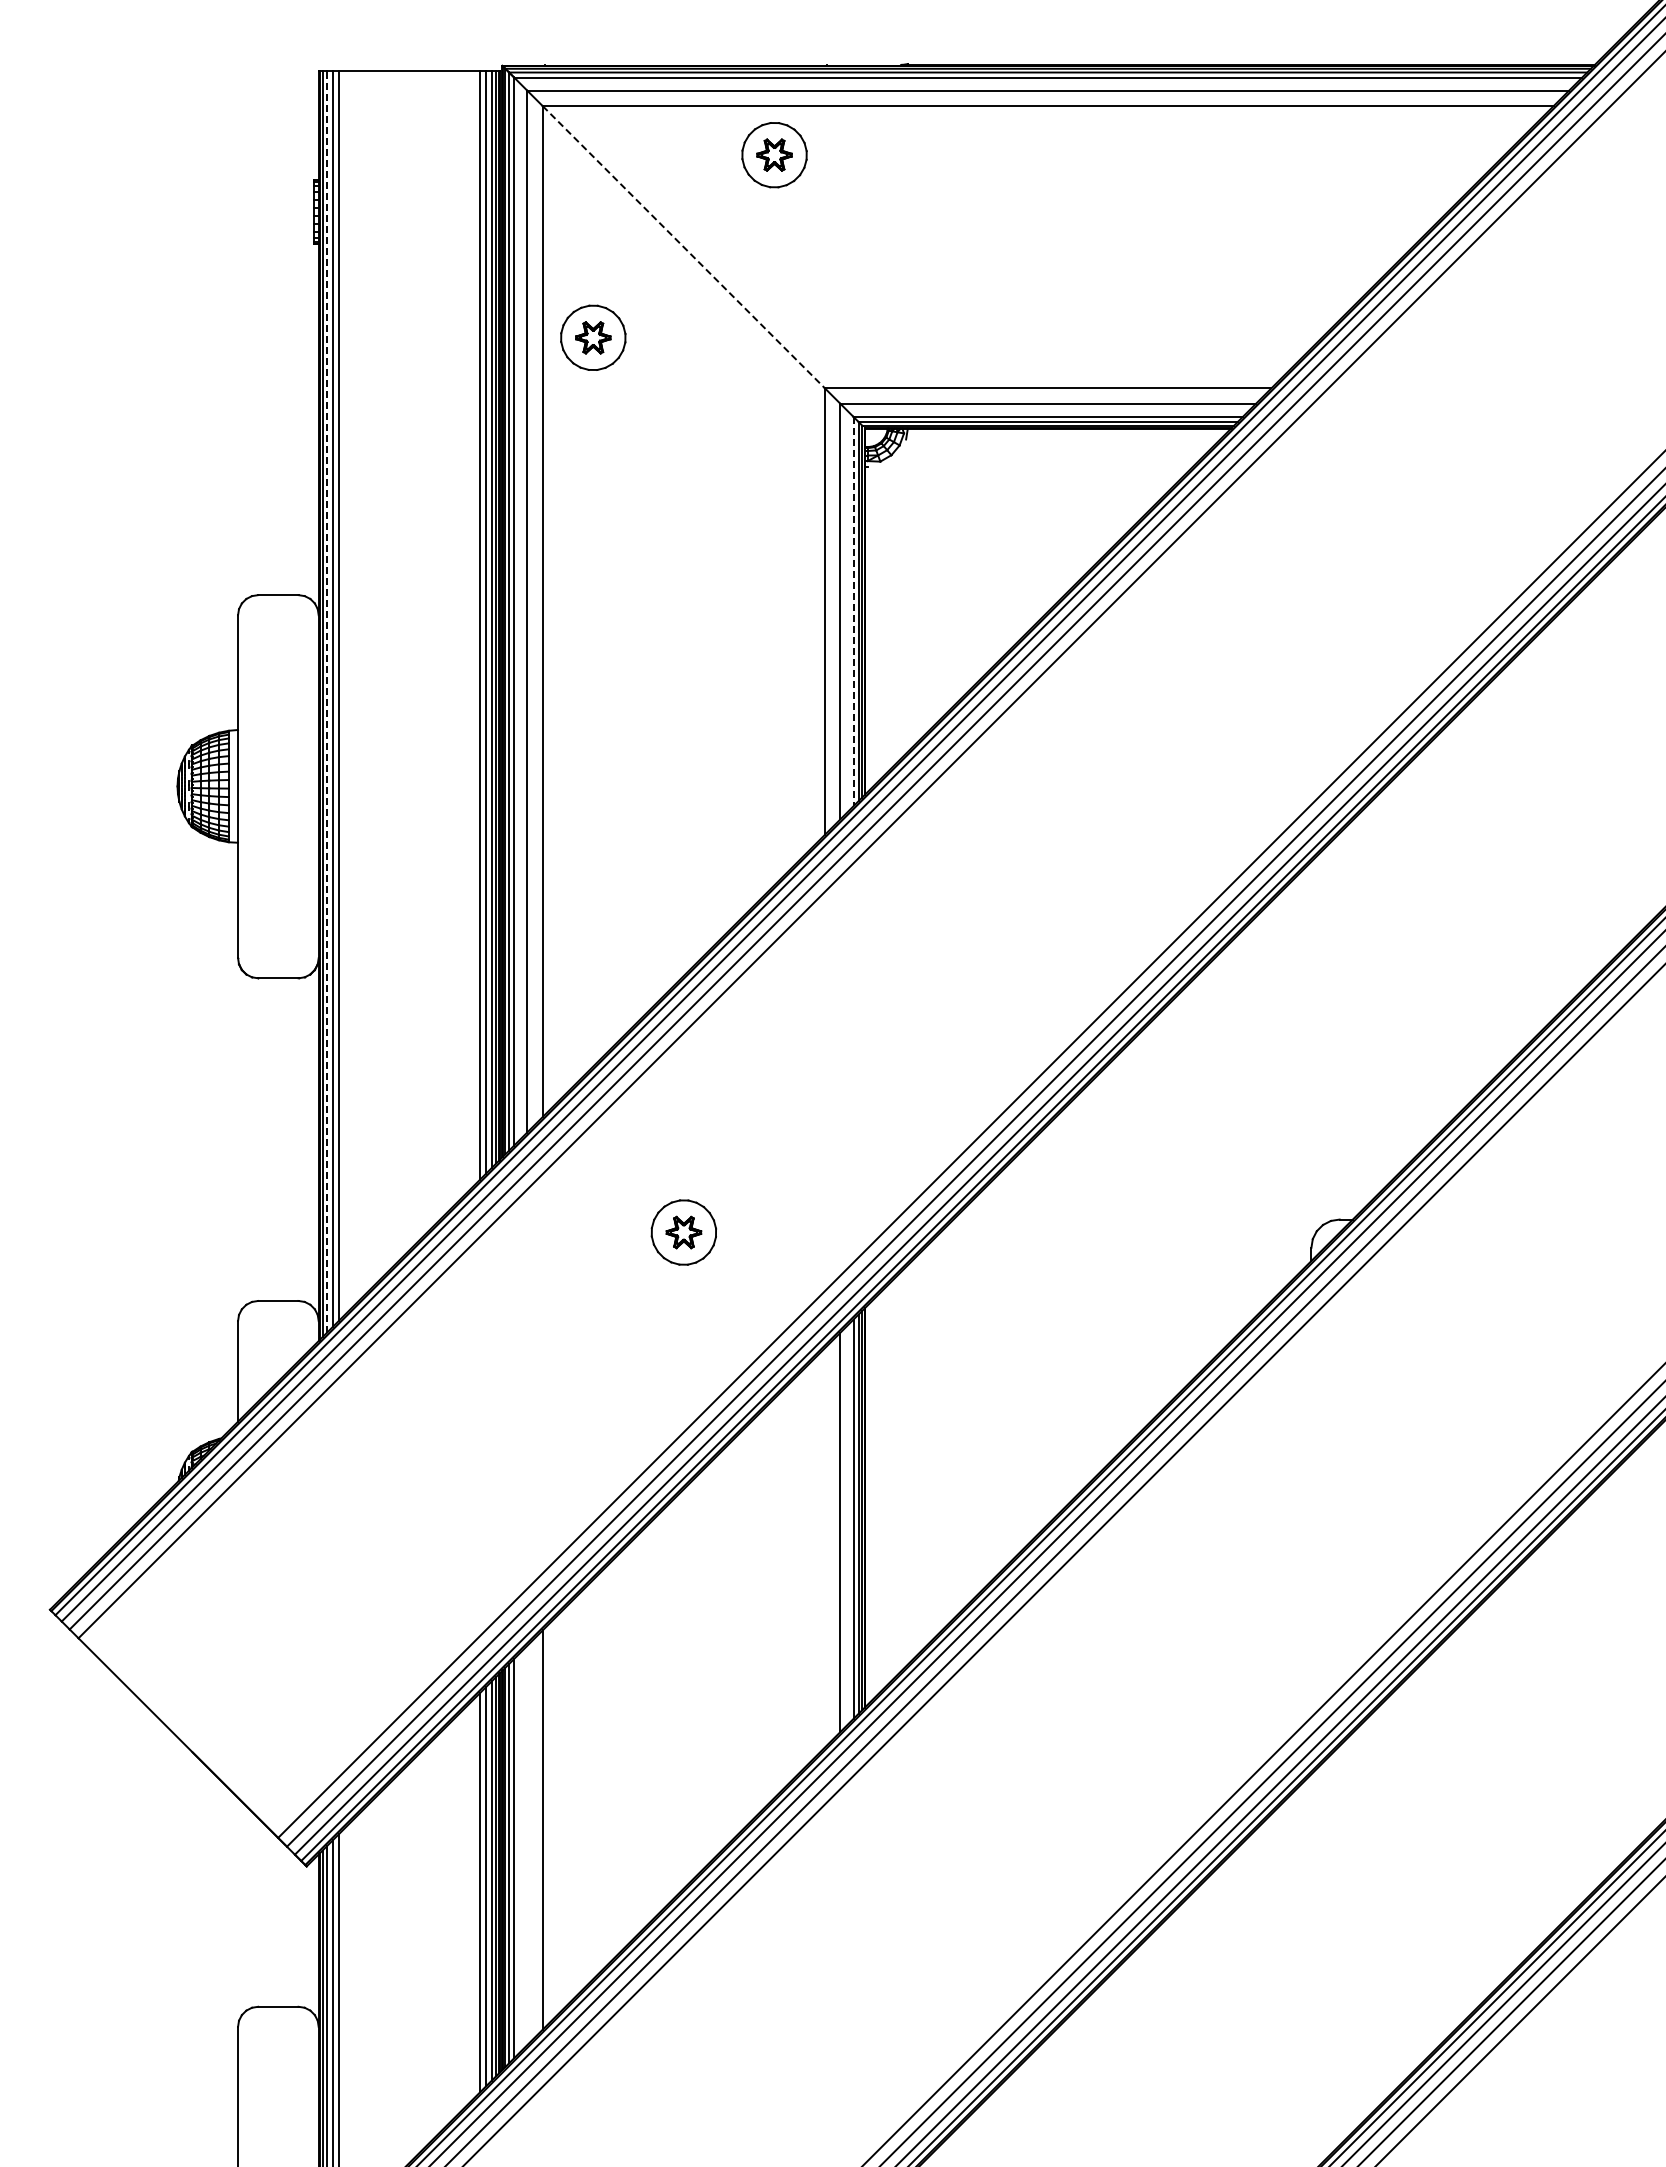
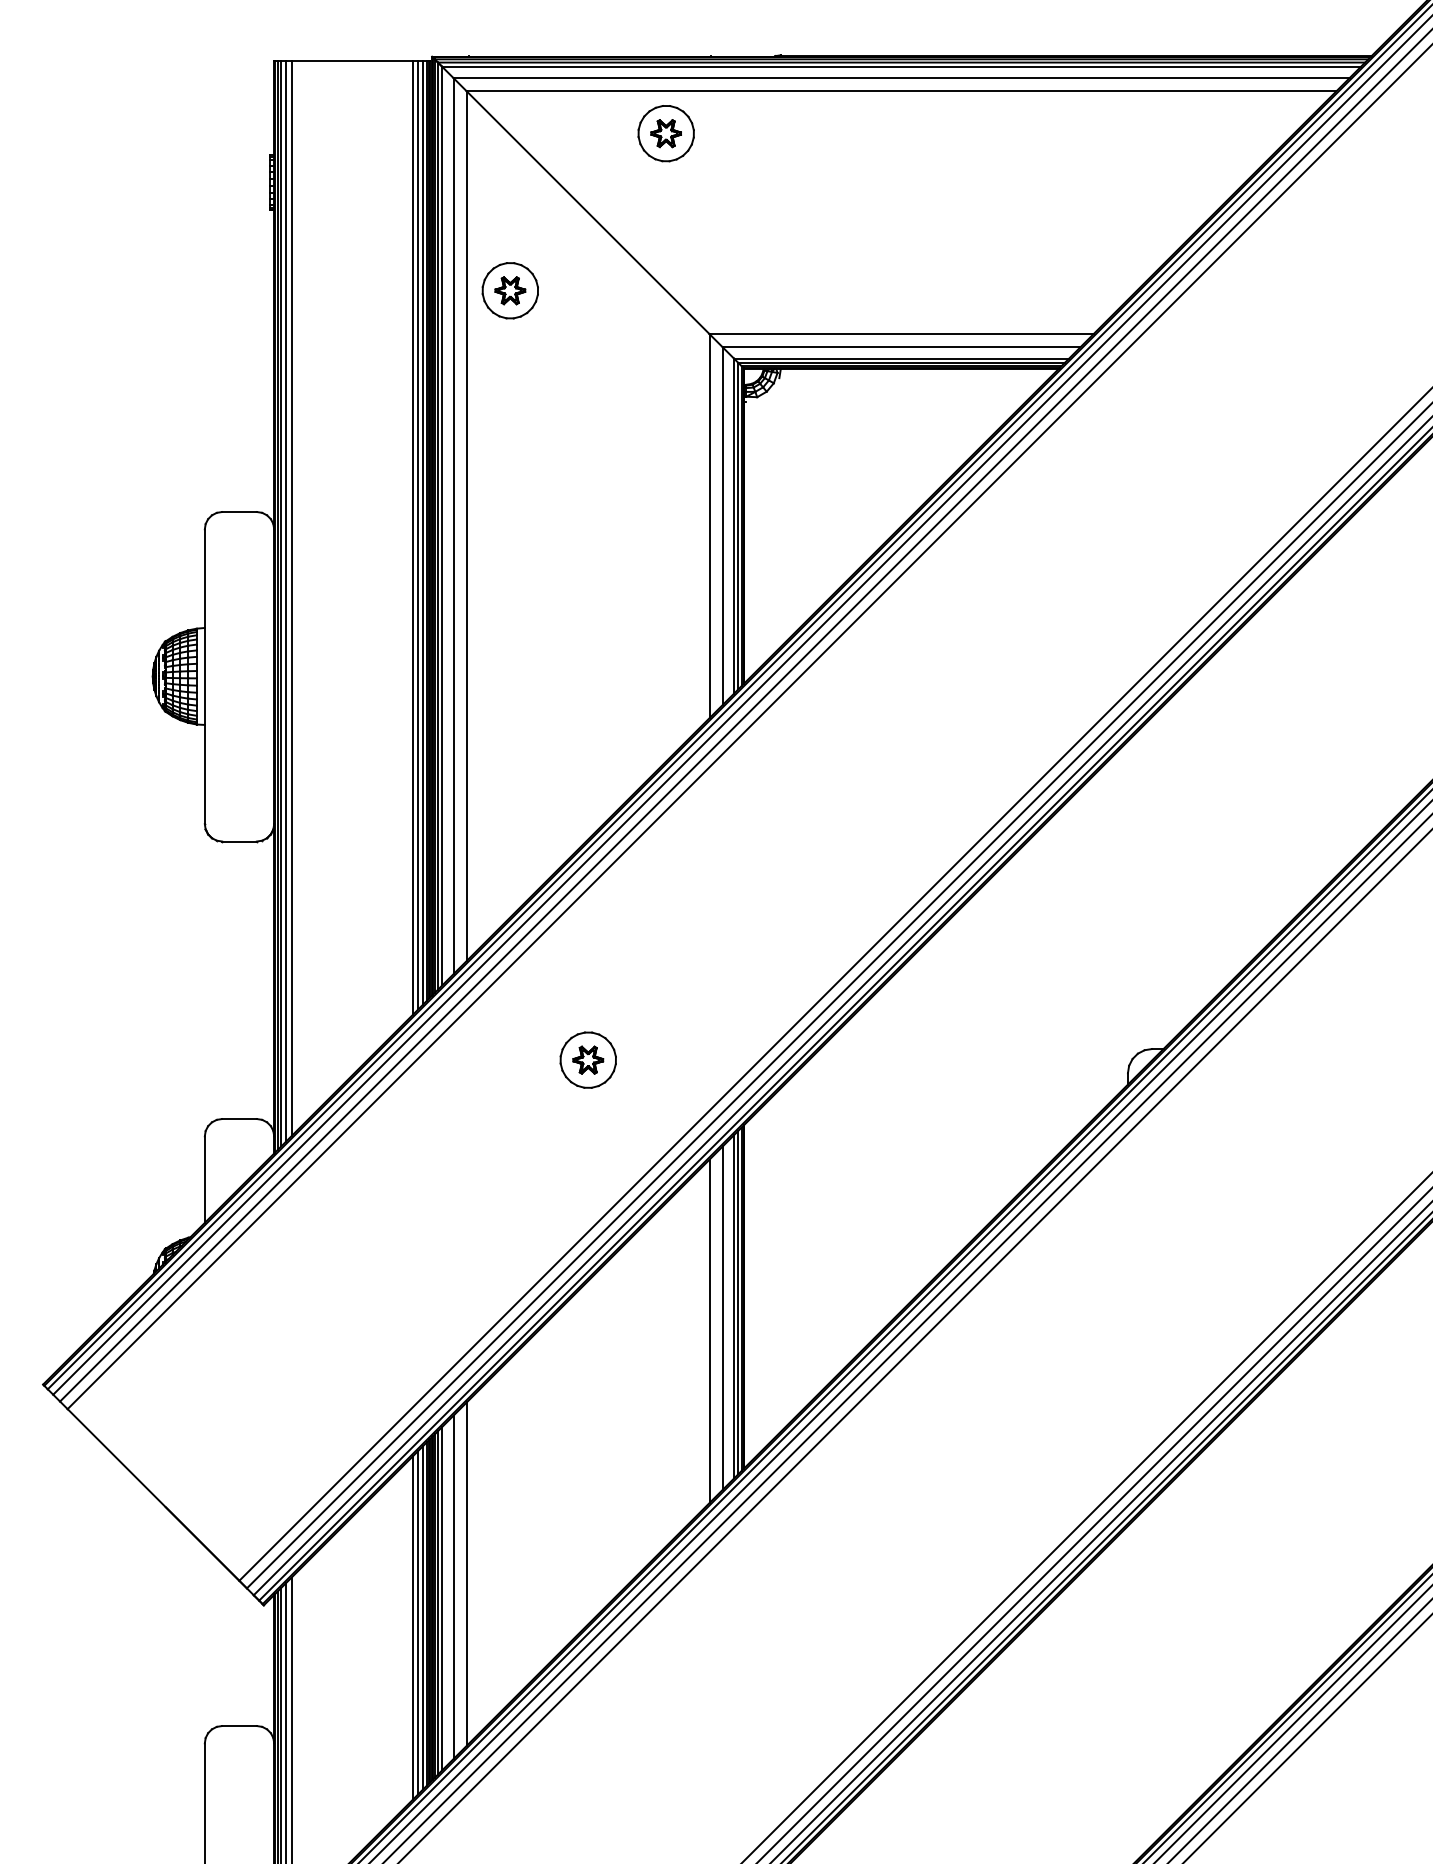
line: (683, 247) -> (587, 213), dashed -> solid
line: (853, 611) -> (734, 526), dashed -> solid
line: (327, 701) -> (281, 603), dashed -> solid
line: (825, 1547) -> (710, 1331), added
line: (527, 1845) -> (453, 1587), added

